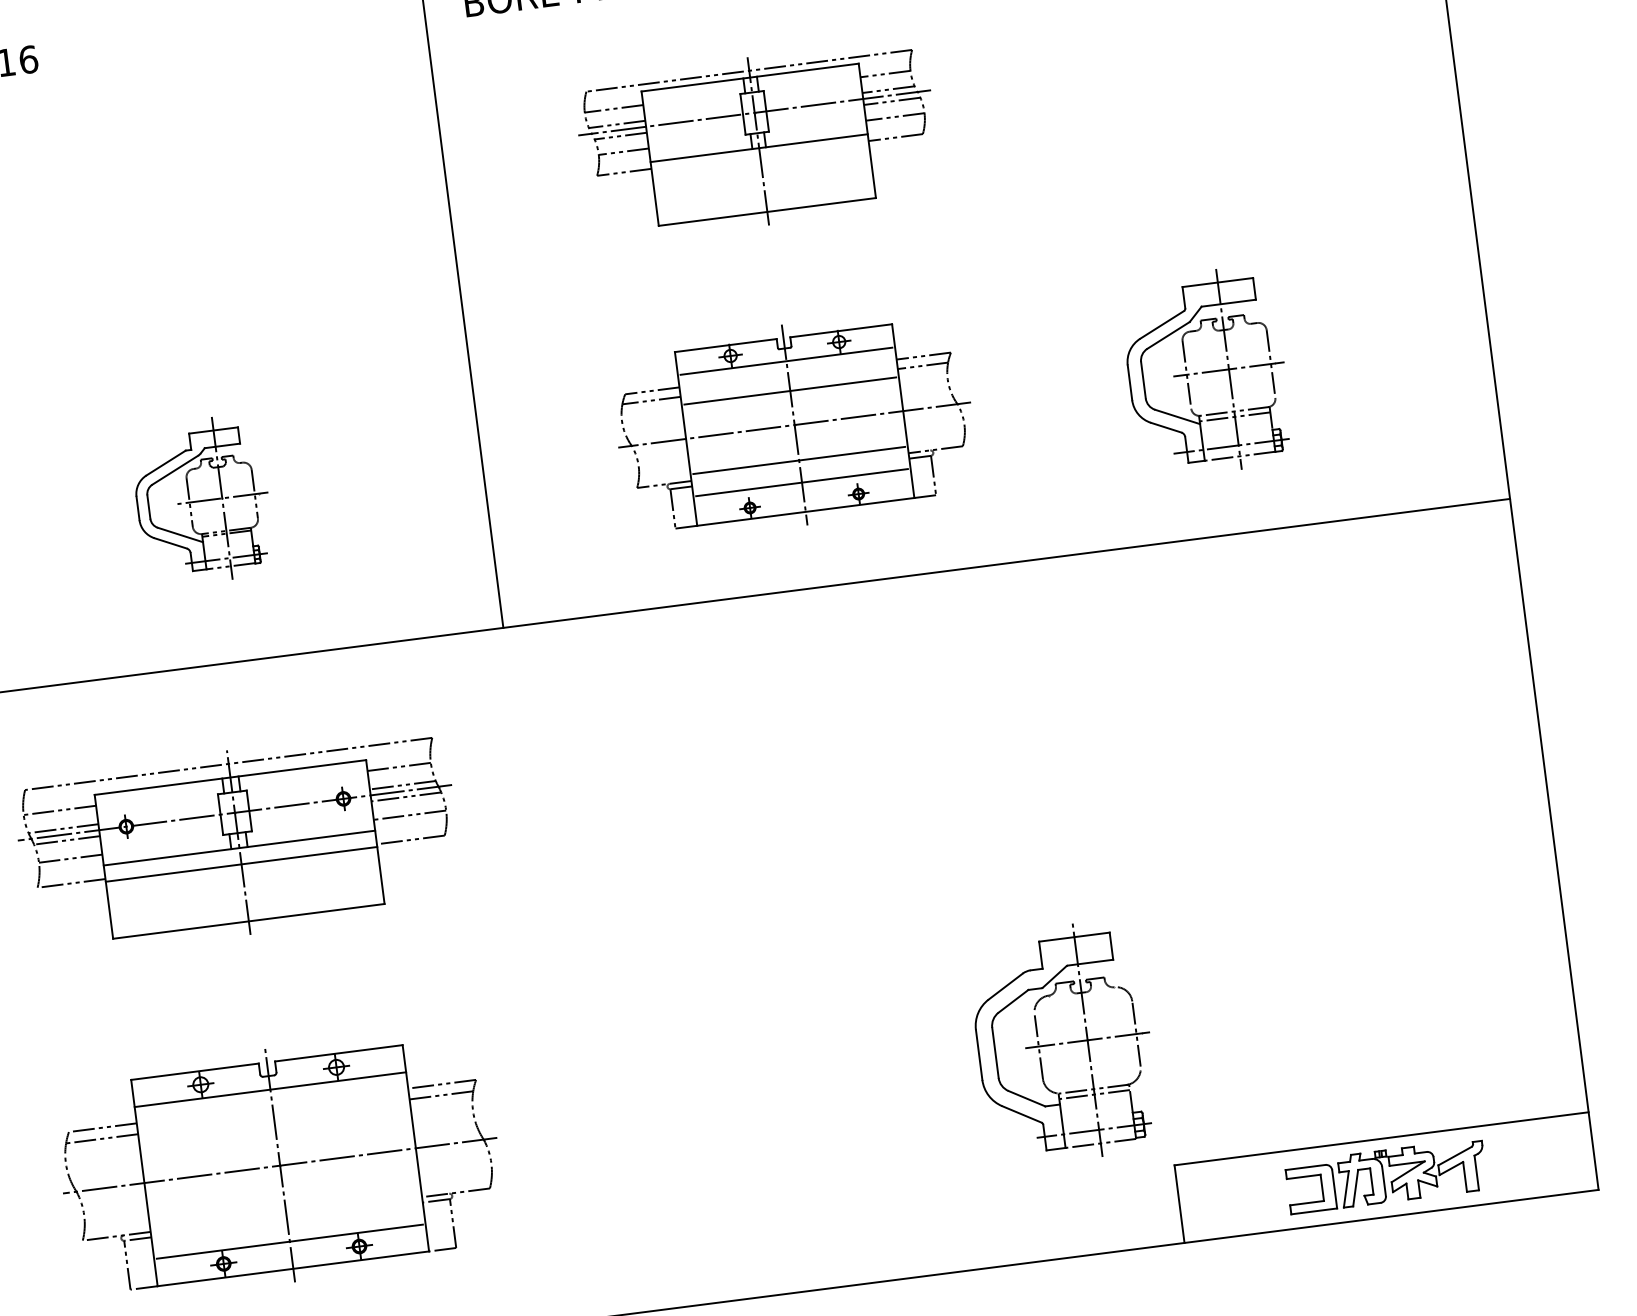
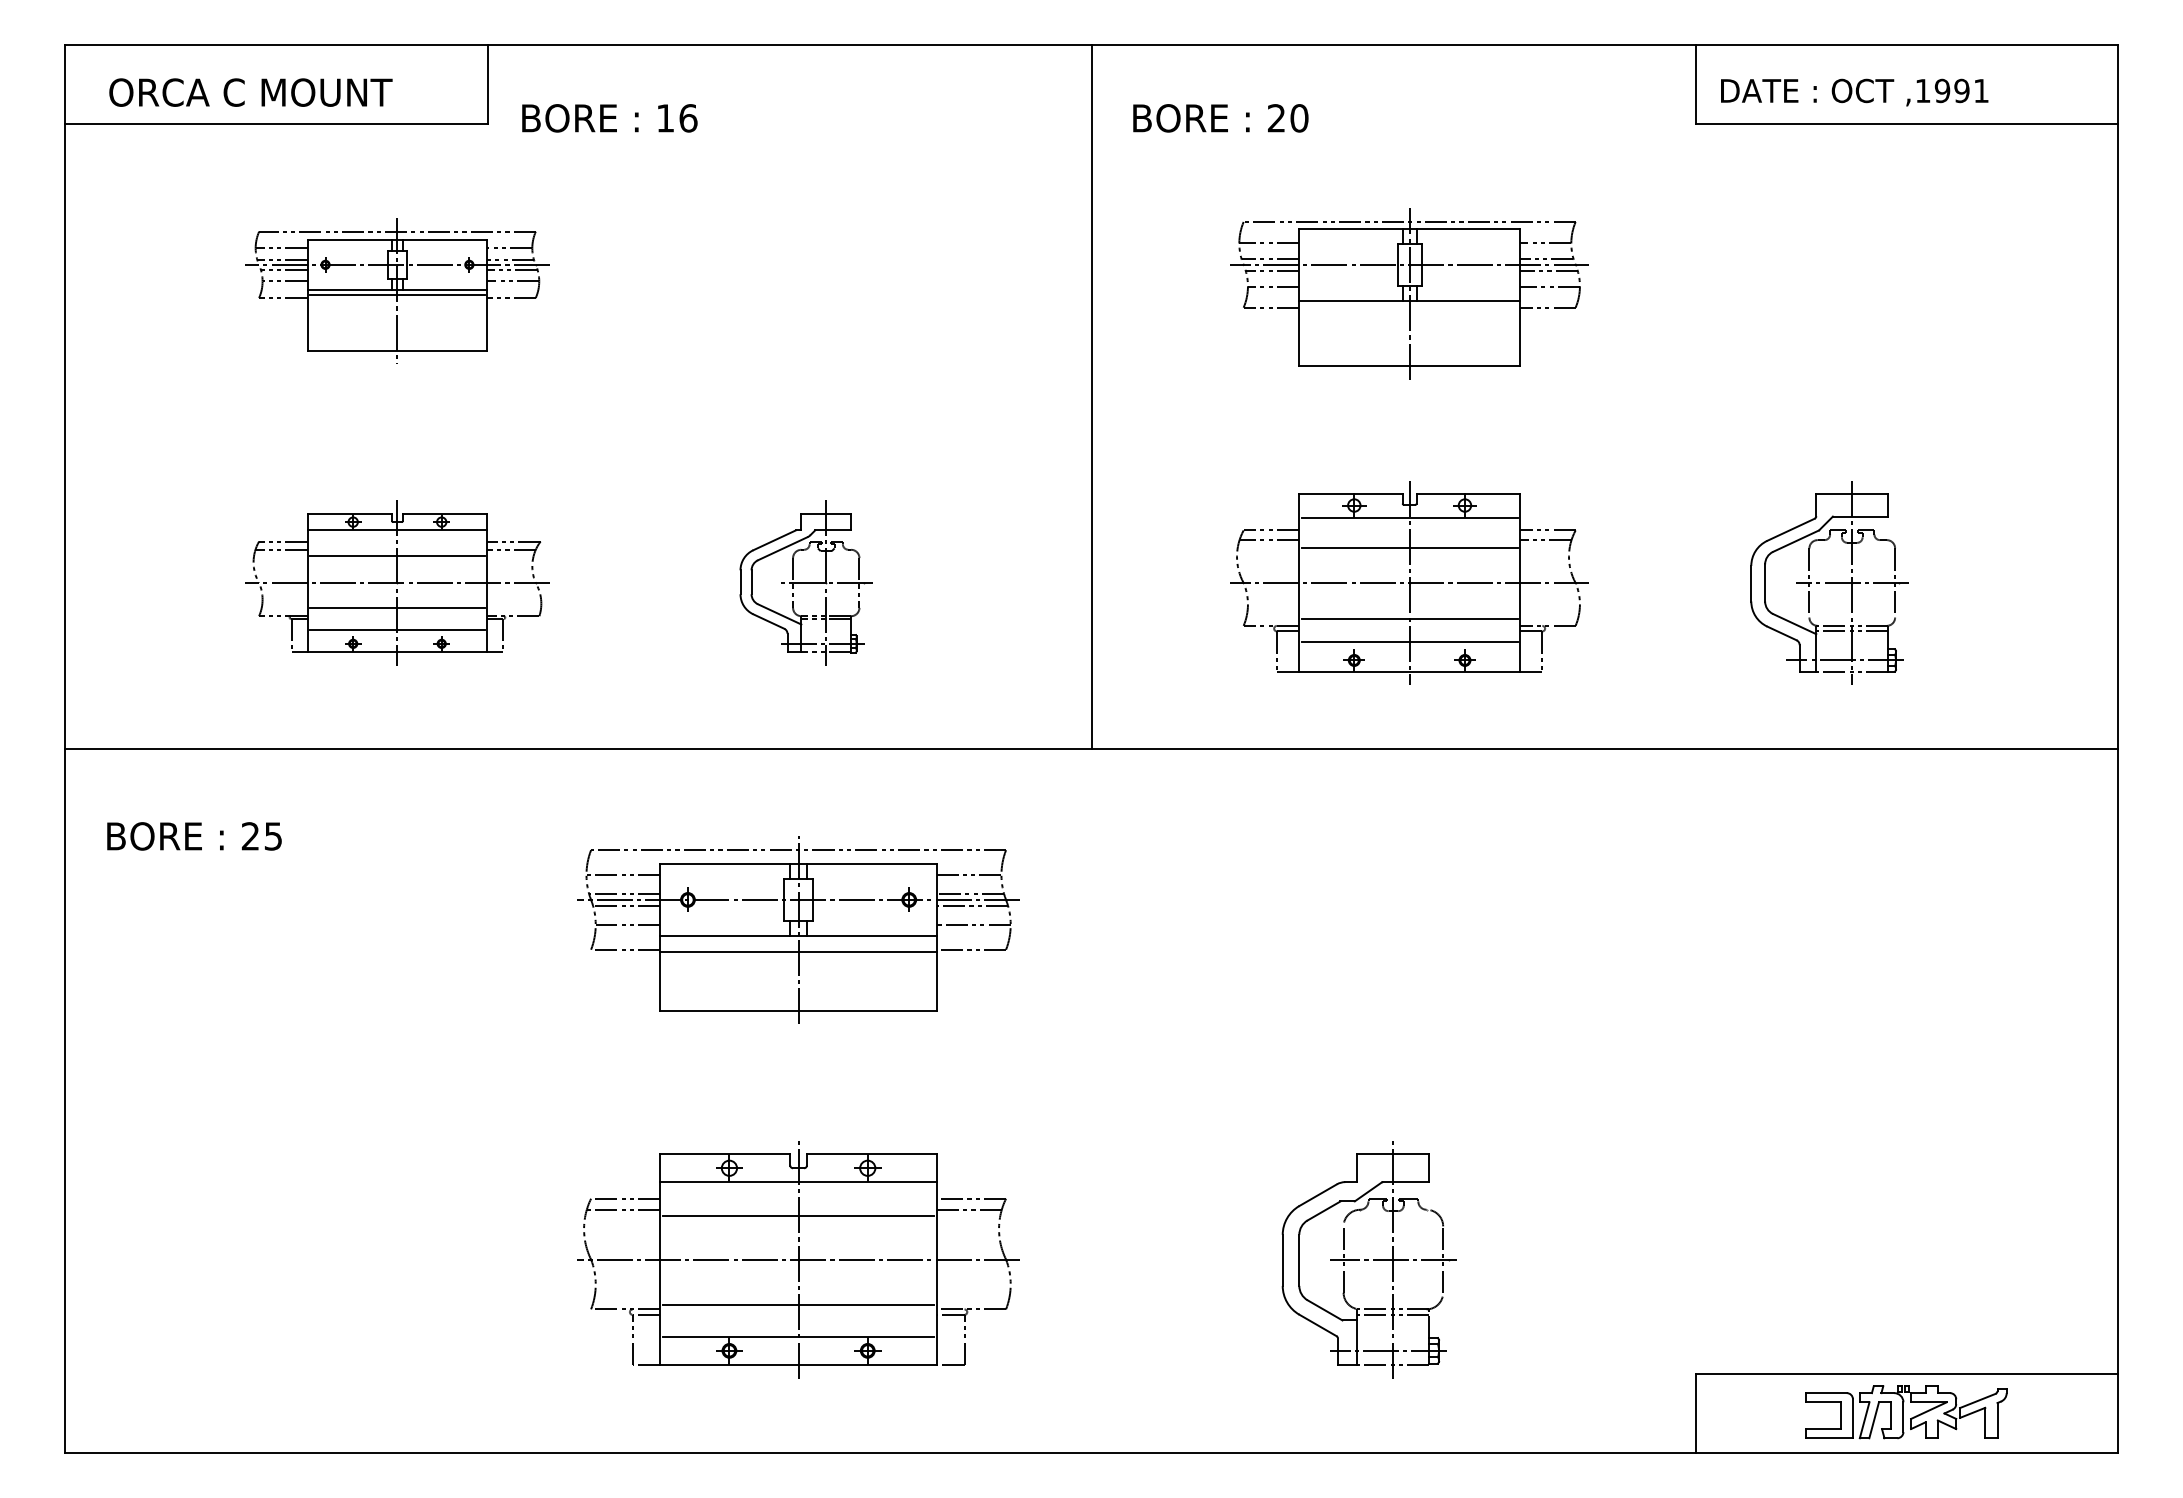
part: (1063, 1043) -> (1368, 1259), moved
line: (274, 1122) -> (798, 1215), added
line: (285, 1210) -> (798, 1305), added

